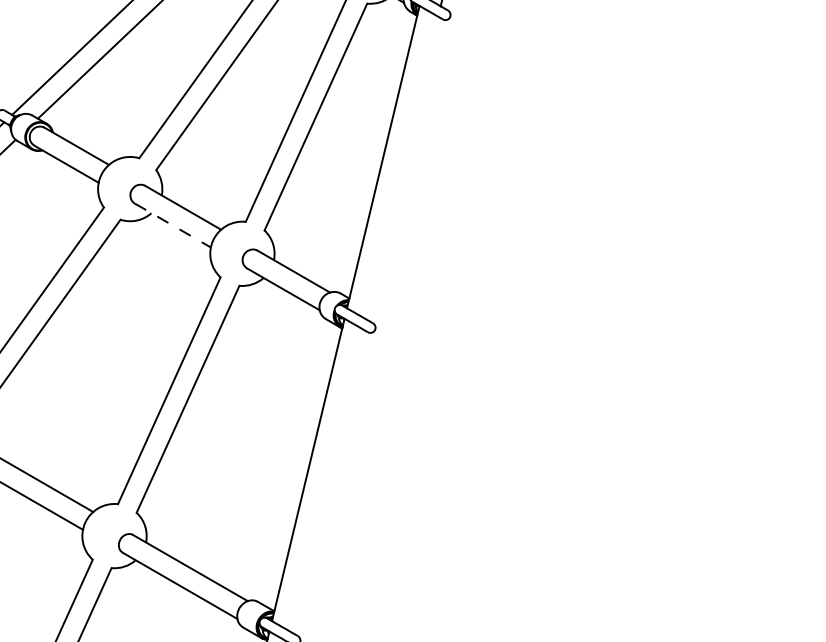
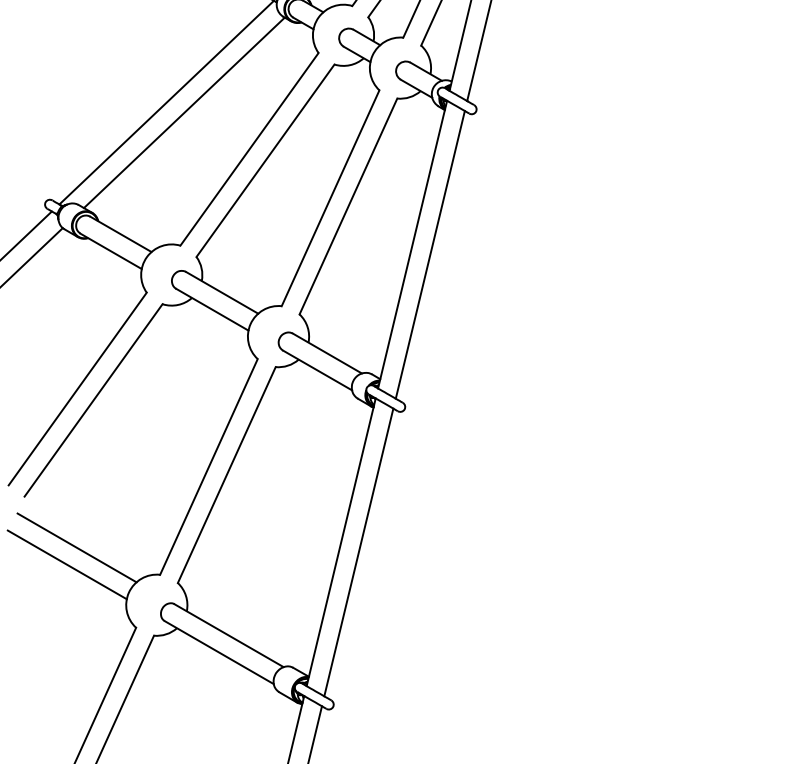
line: (401, 167) -> (429, 254), added
line: (173, 225) -> (212, 309), dashed -> solid
line: (326, 480) -> (358, 552), added

